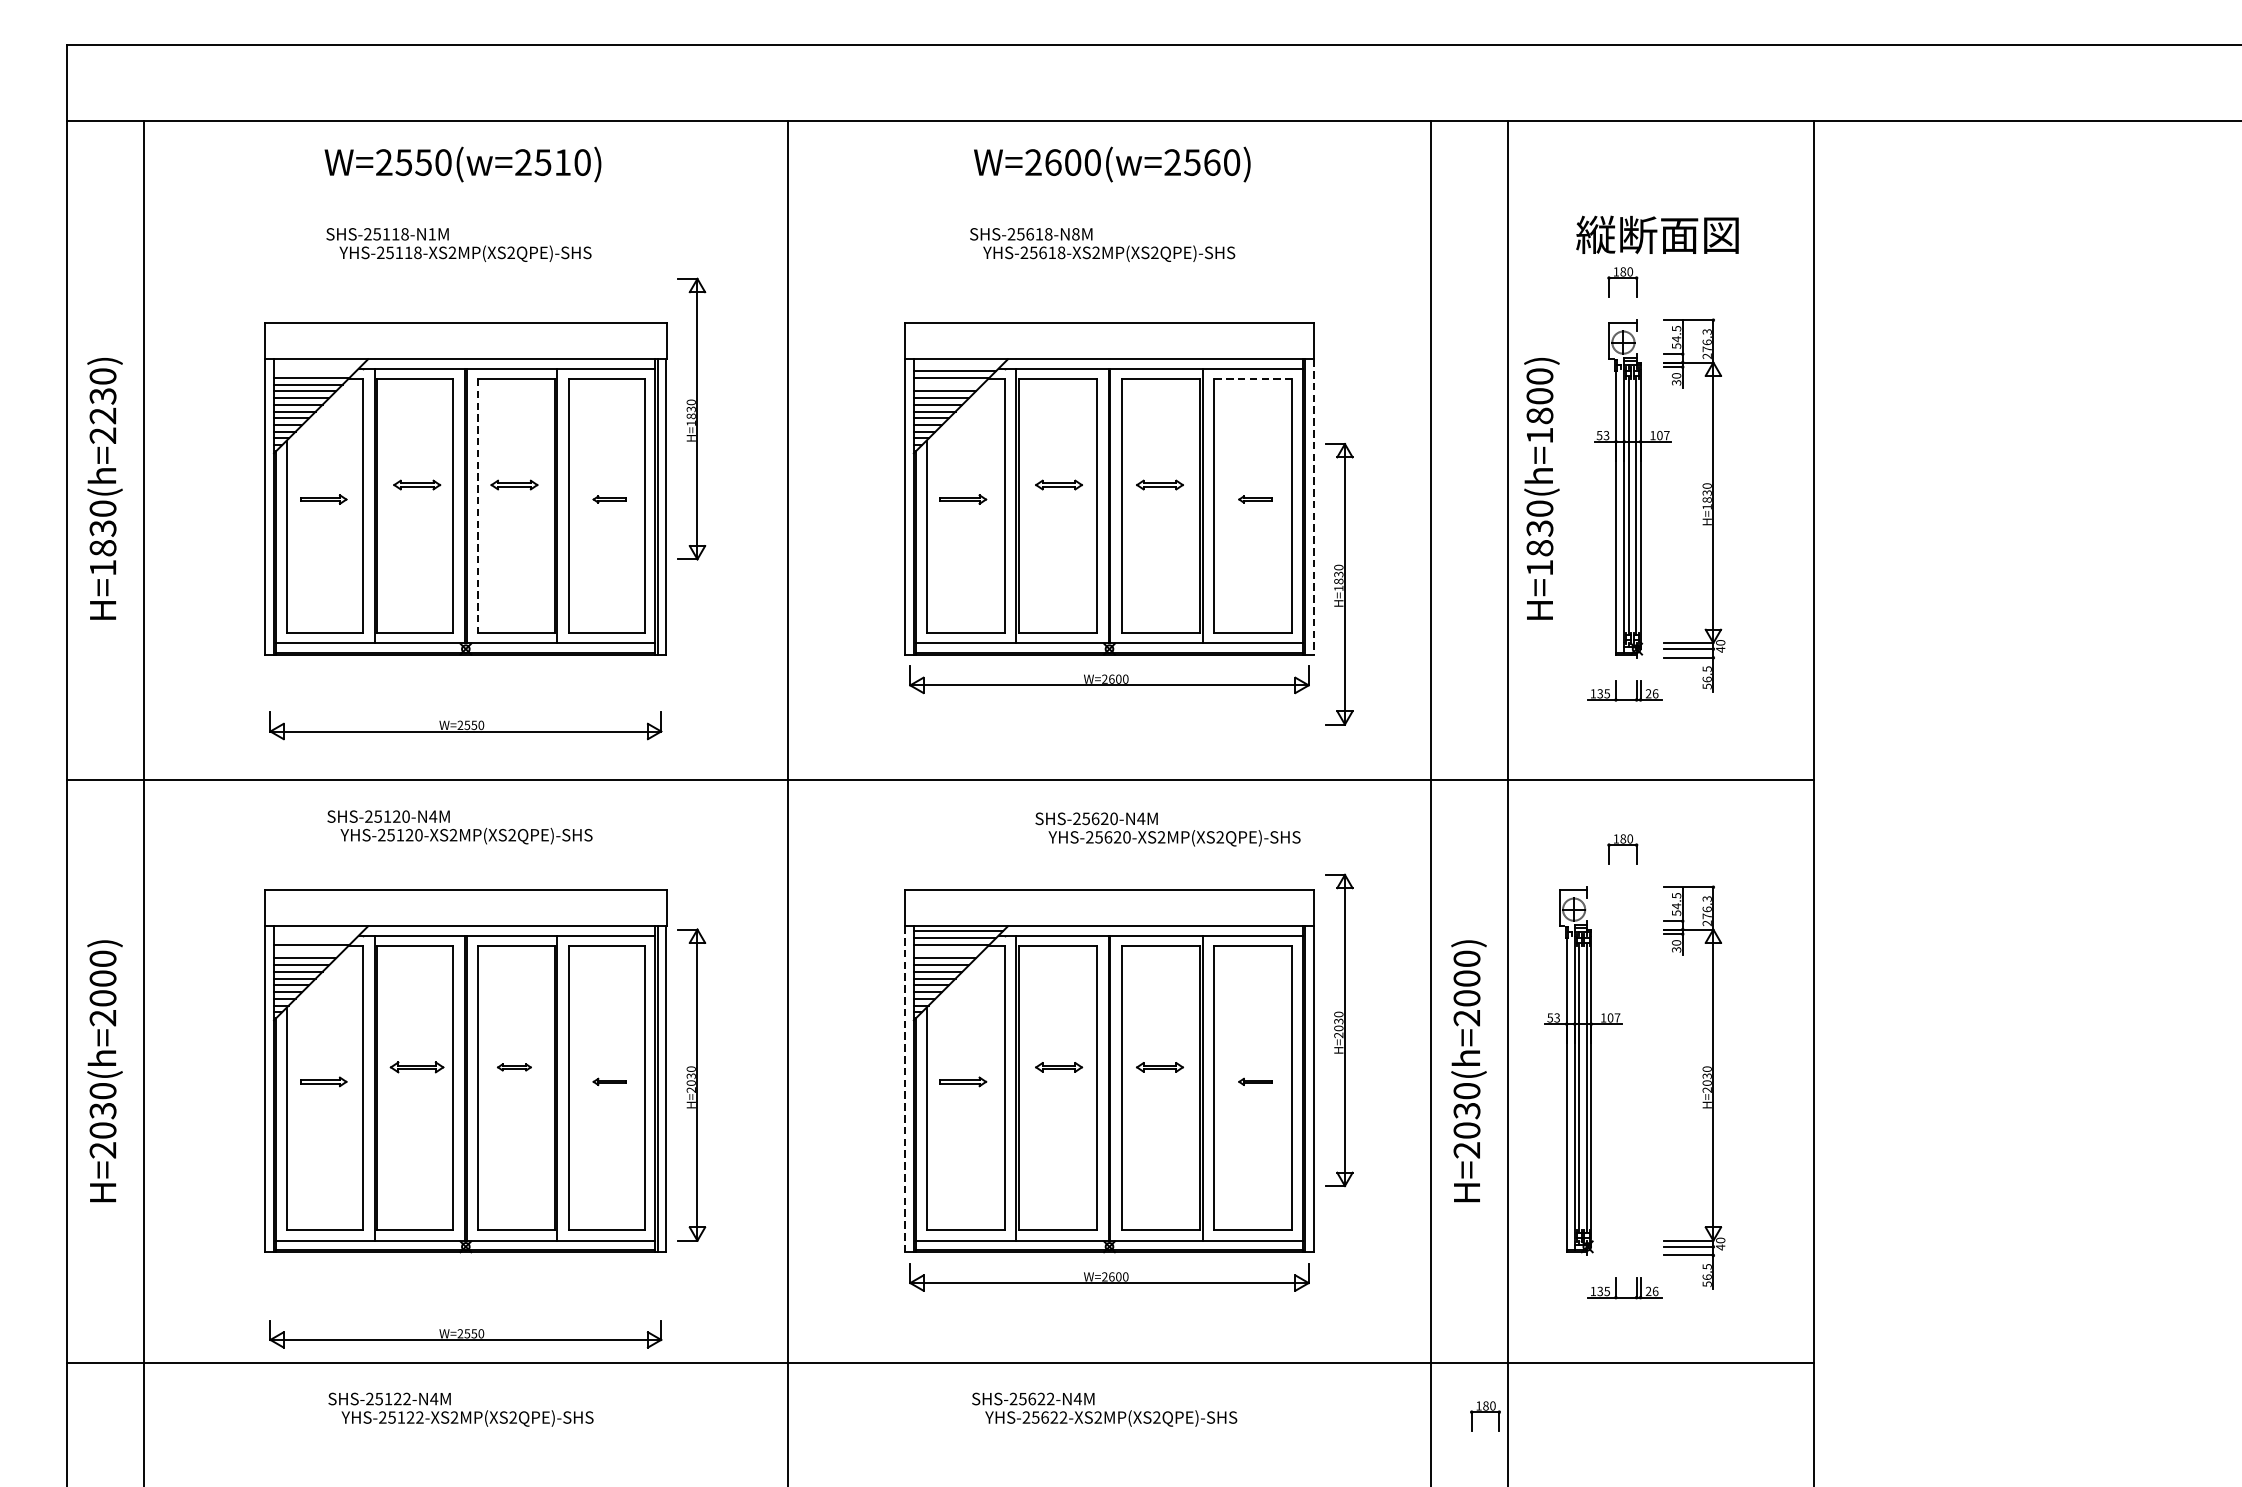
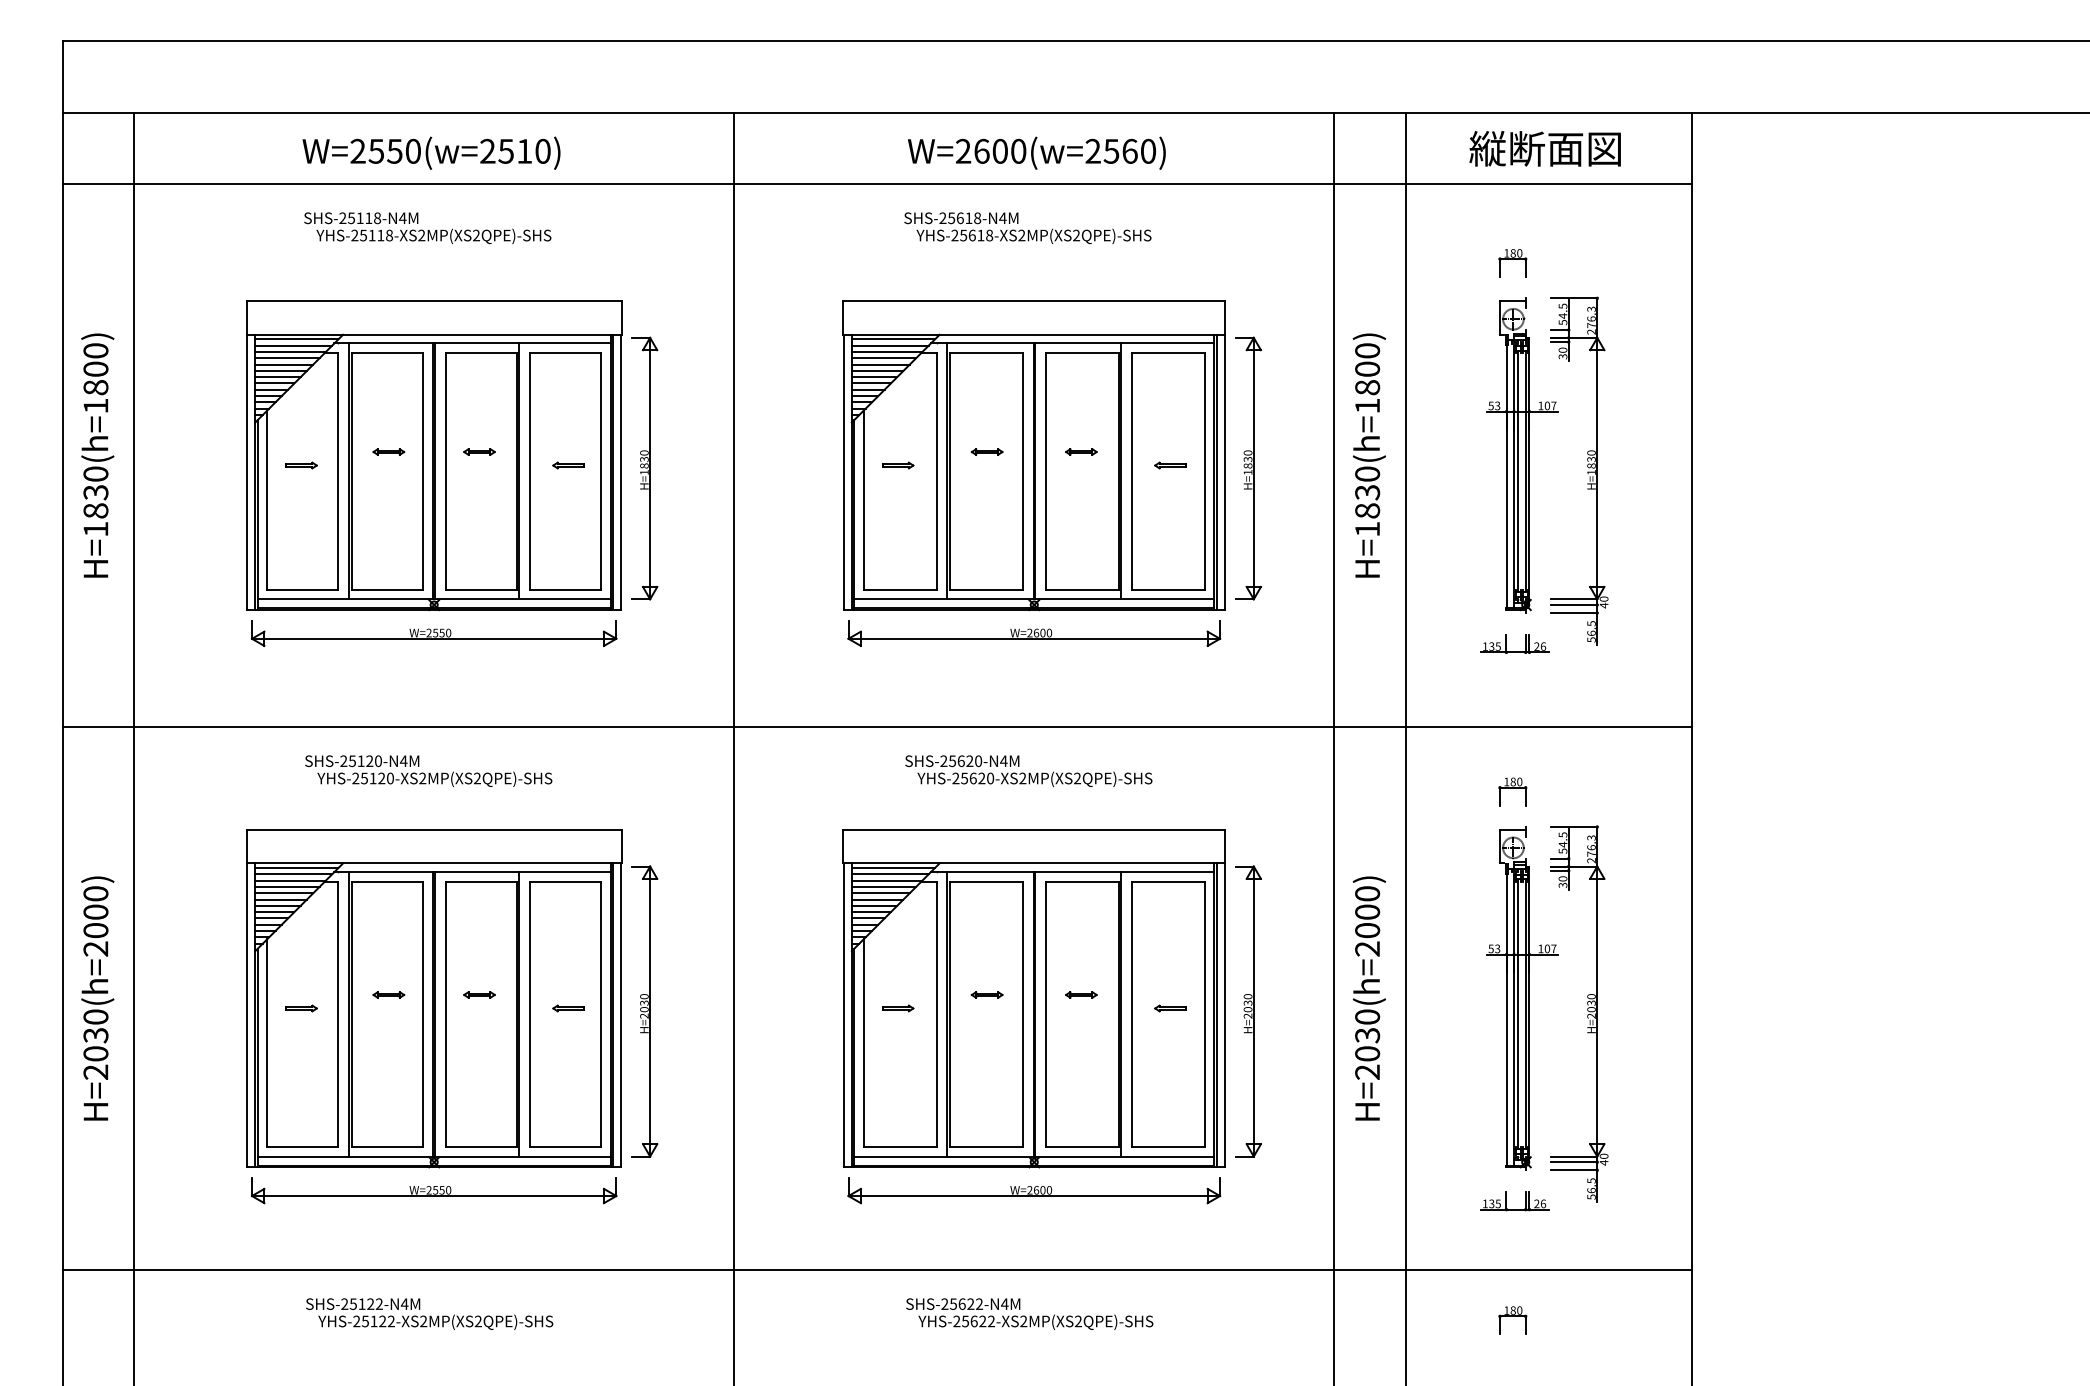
line: (940, 198) -> (876, 184), added
text: (431, 233) -> (402, 217), SHS-25118-N1M -> SHS-25118-N4M
text: (1075, 234) -> (1002, 218), SHS-25618-N8M -> SHS-25618-N4M
text: (1656, 234) -> (1544, 148), moved
line: (318, 364) -> (296, 339), added
line: (957, 364) -> (892, 339), added
line: (314, 370) -> (293, 345), added
line: (1253, 379) -> (1168, 353), dashed -> solid
line: (947, 384) -> (883, 358), added
text: (102, 415) -> (95, 387), H=1830(h=2230) -> H=1830(h=1800)
part: (691, 419) -> (644, 468), moved
part: (416, 484) -> (388, 451), size x0.71
part: (514, 484) -> (479, 451), size x0.71
part: (1058, 484) -> (986, 451), size x0.71
part: (1160, 484) -> (1081, 451), size x0.71
text: (1540, 488) -> (1368, 455), moved
part: (323, 499) -> (301, 465), size x0.71
part: (963, 499) -> (898, 465), size x0.71
line: (477, 505) -> (445, 471), dashed -> solid
line: (1313, 506) -> (1224, 472), dashed -> solid
part: (1339, 584) -> (1248, 468), moved
part: (465, 725) -> (433, 633), moved
text: (1167, 829) -> (1028, 771), moved
line: (318, 931) -> (296, 868), added
line: (314, 938) -> (293, 874), added
line: (308, 952) -> (287, 887), added
line: (947, 952) -> (883, 887), added
part: (1339, 1030) -> (1248, 1011), moved
part: (416, 1066) -> (388, 994), size x0.62
part: (1058, 1066) -> (986, 994), size x0.71
part: (1160, 1066) -> (1081, 994), size x0.71
part: (1583, 1071) -> (1522, 998), moved
part: (323, 1081) -> (301, 1008), size x0.71
part: (963, 1081) -> (898, 1008), size x0.71
line: (904, 1089) -> (843, 1015), dashed -> solid
part: (466, 1333) -> (434, 1190), moved
part: (1485, 1416) -> (1512, 1320), moved

